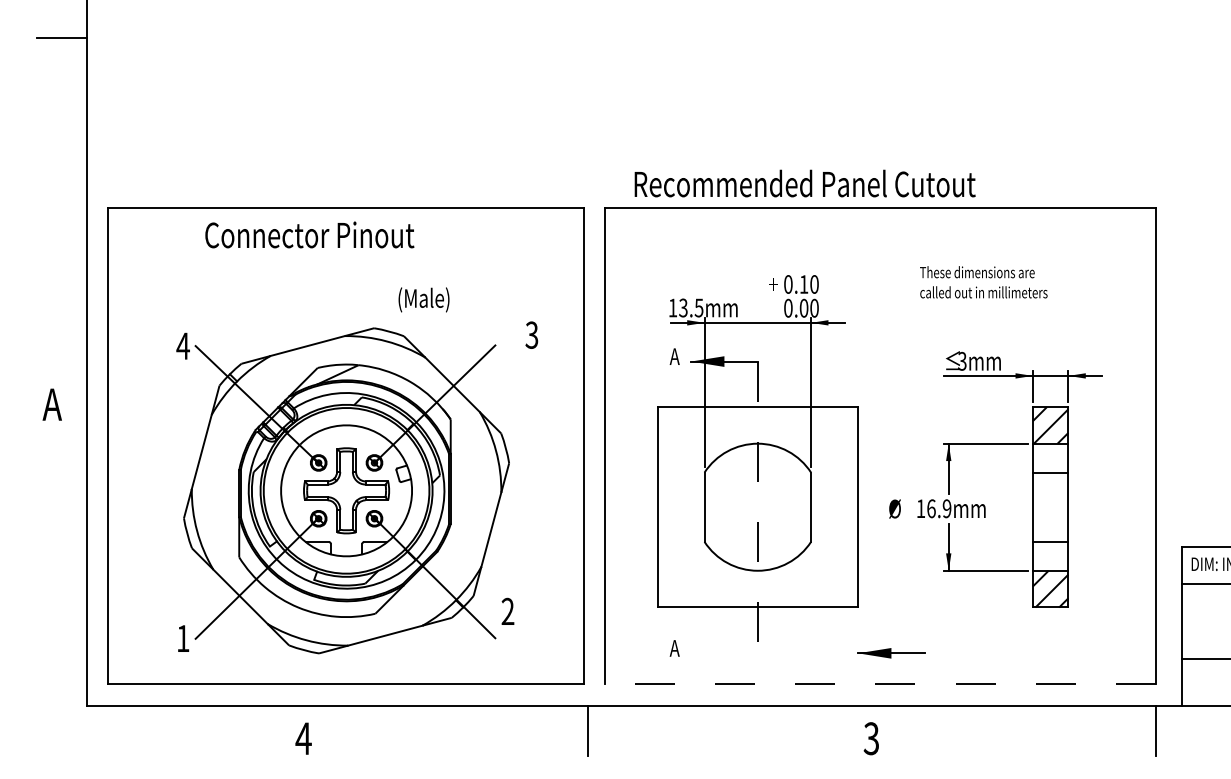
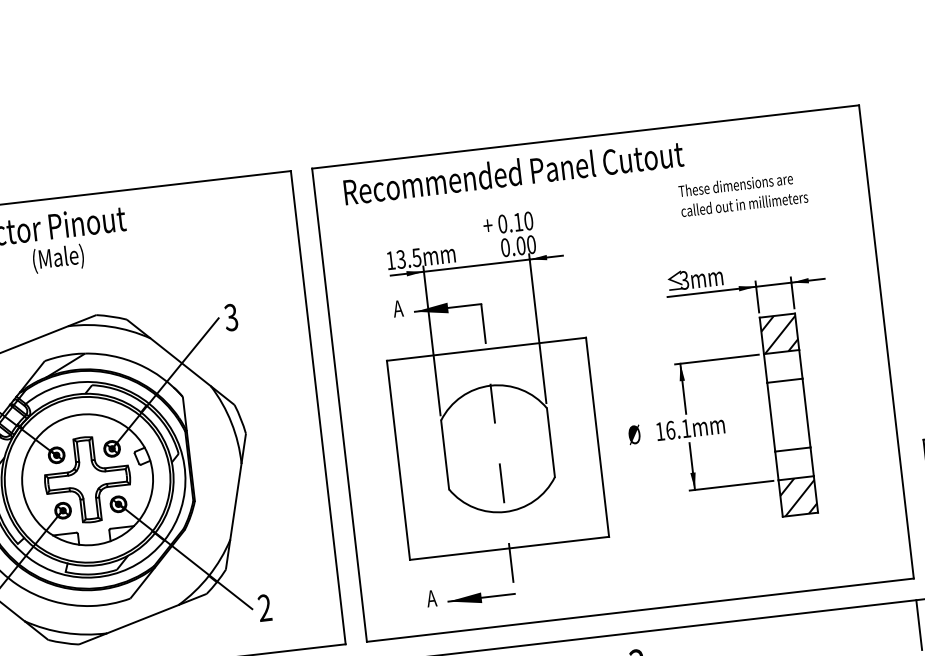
text: (804, 183) -> (513, 172), moved
text: (983, 282) -> (743, 194), moved
text: (423, 299) -> (57, 258), moved
text: (531, 334) -> (230, 316), moved
text: (946, 508) -> (685, 428), 16.9mm -> 16.1mm
text: (507, 610) -> (264, 606), moved
part: (891, 653) -> (481, 597), moved
line: (880, 683) -> (640, 609), dashed -> solid

